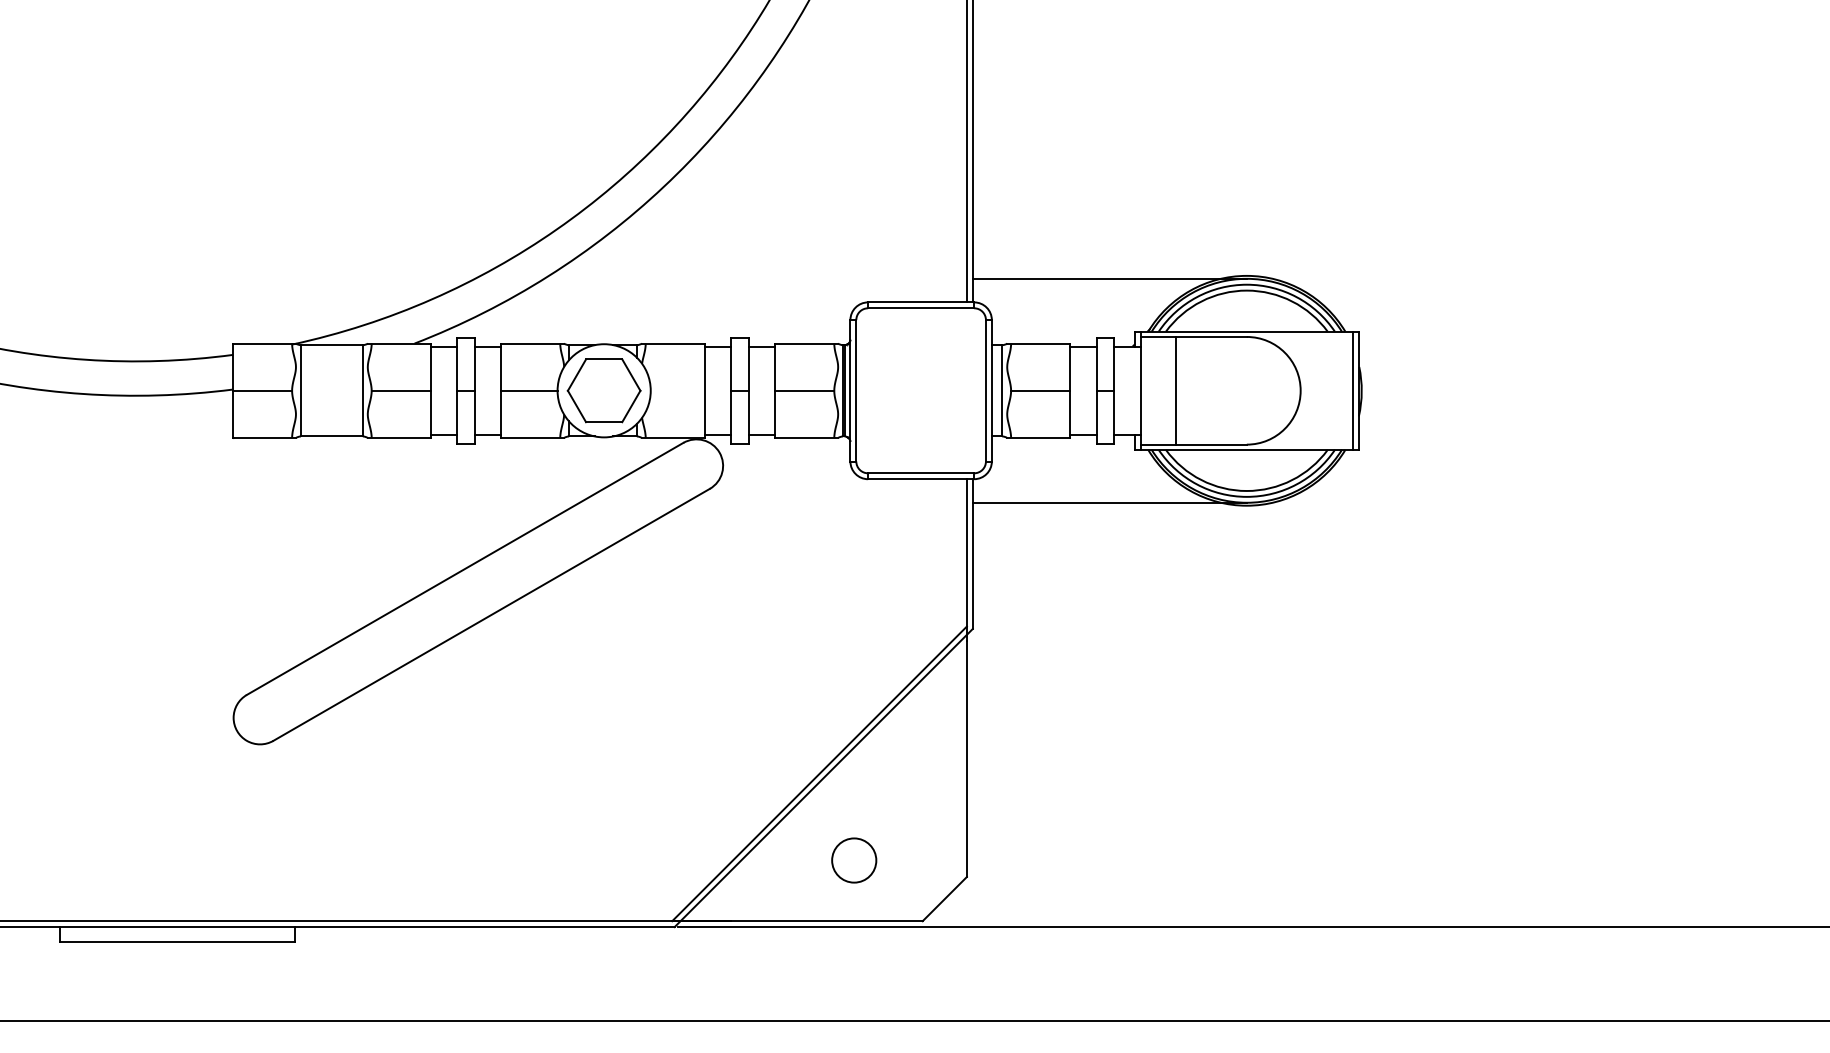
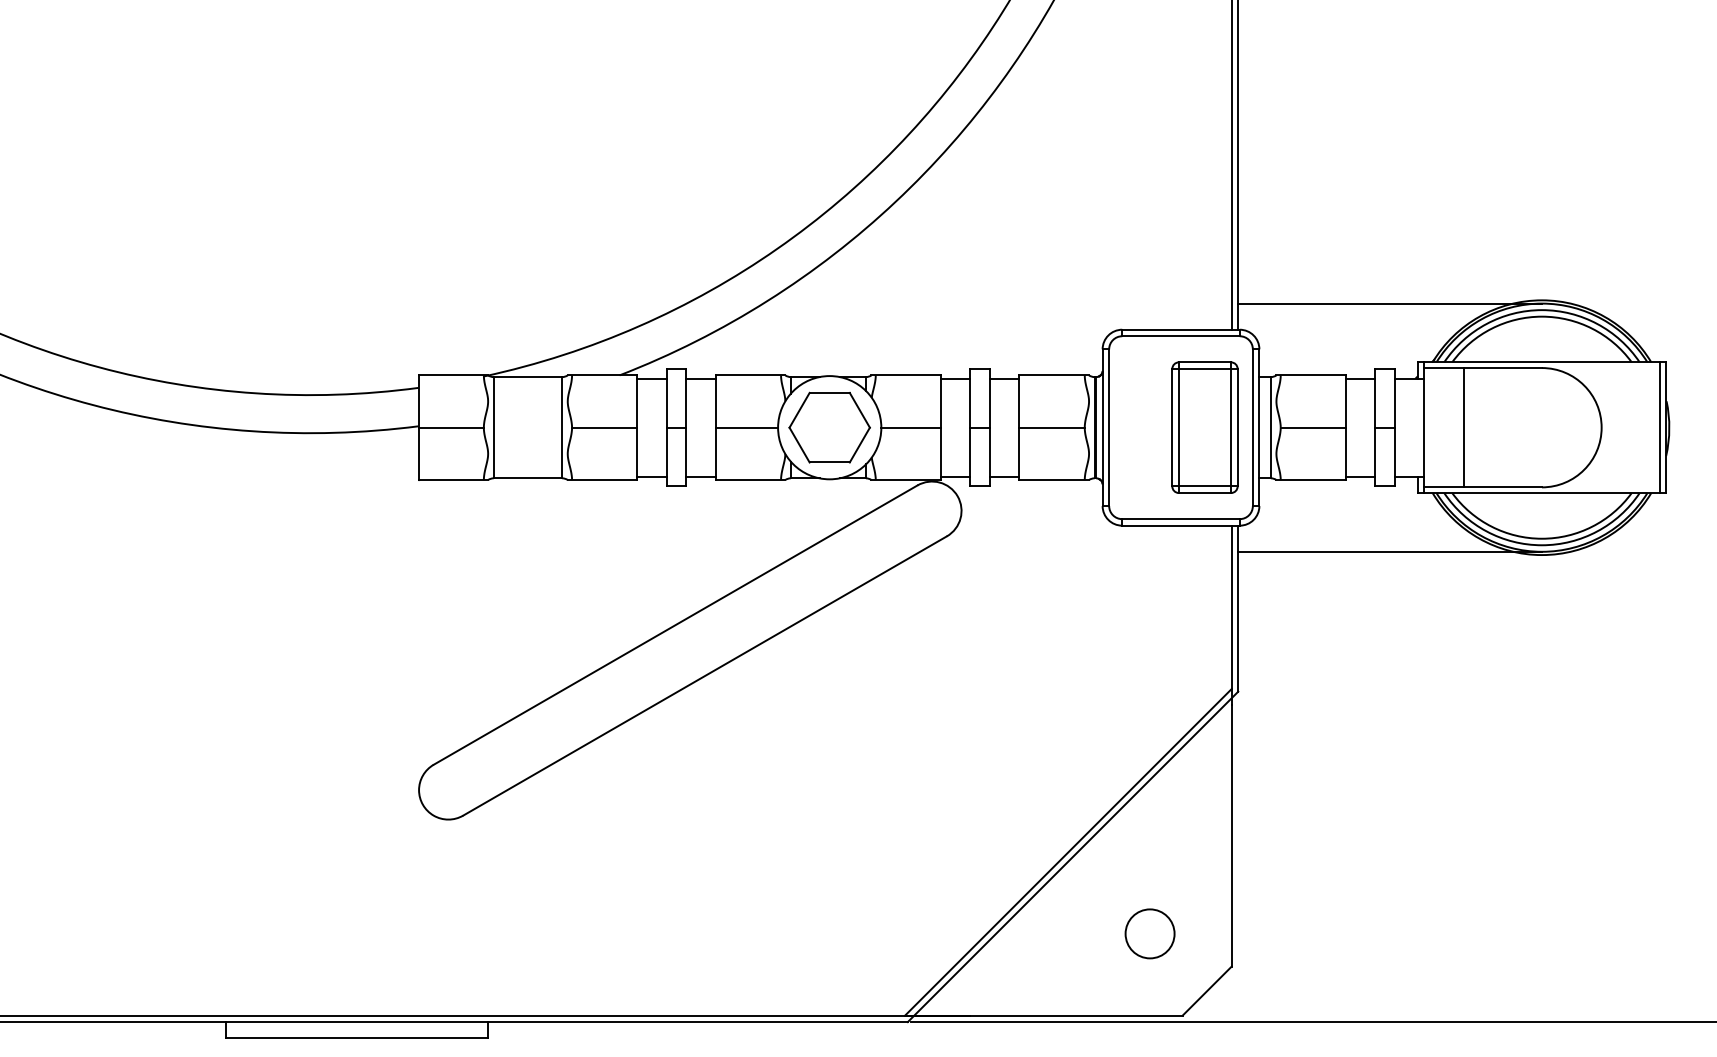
line: (677, 390) -> (910, 427), added
part: (942, 390) -> (1204, 427), added
circle: (854, 860) -> (1150, 933), moved

